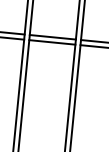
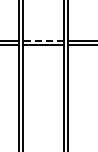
line: (52, 36) -> (43, 40), solid -> dashed

